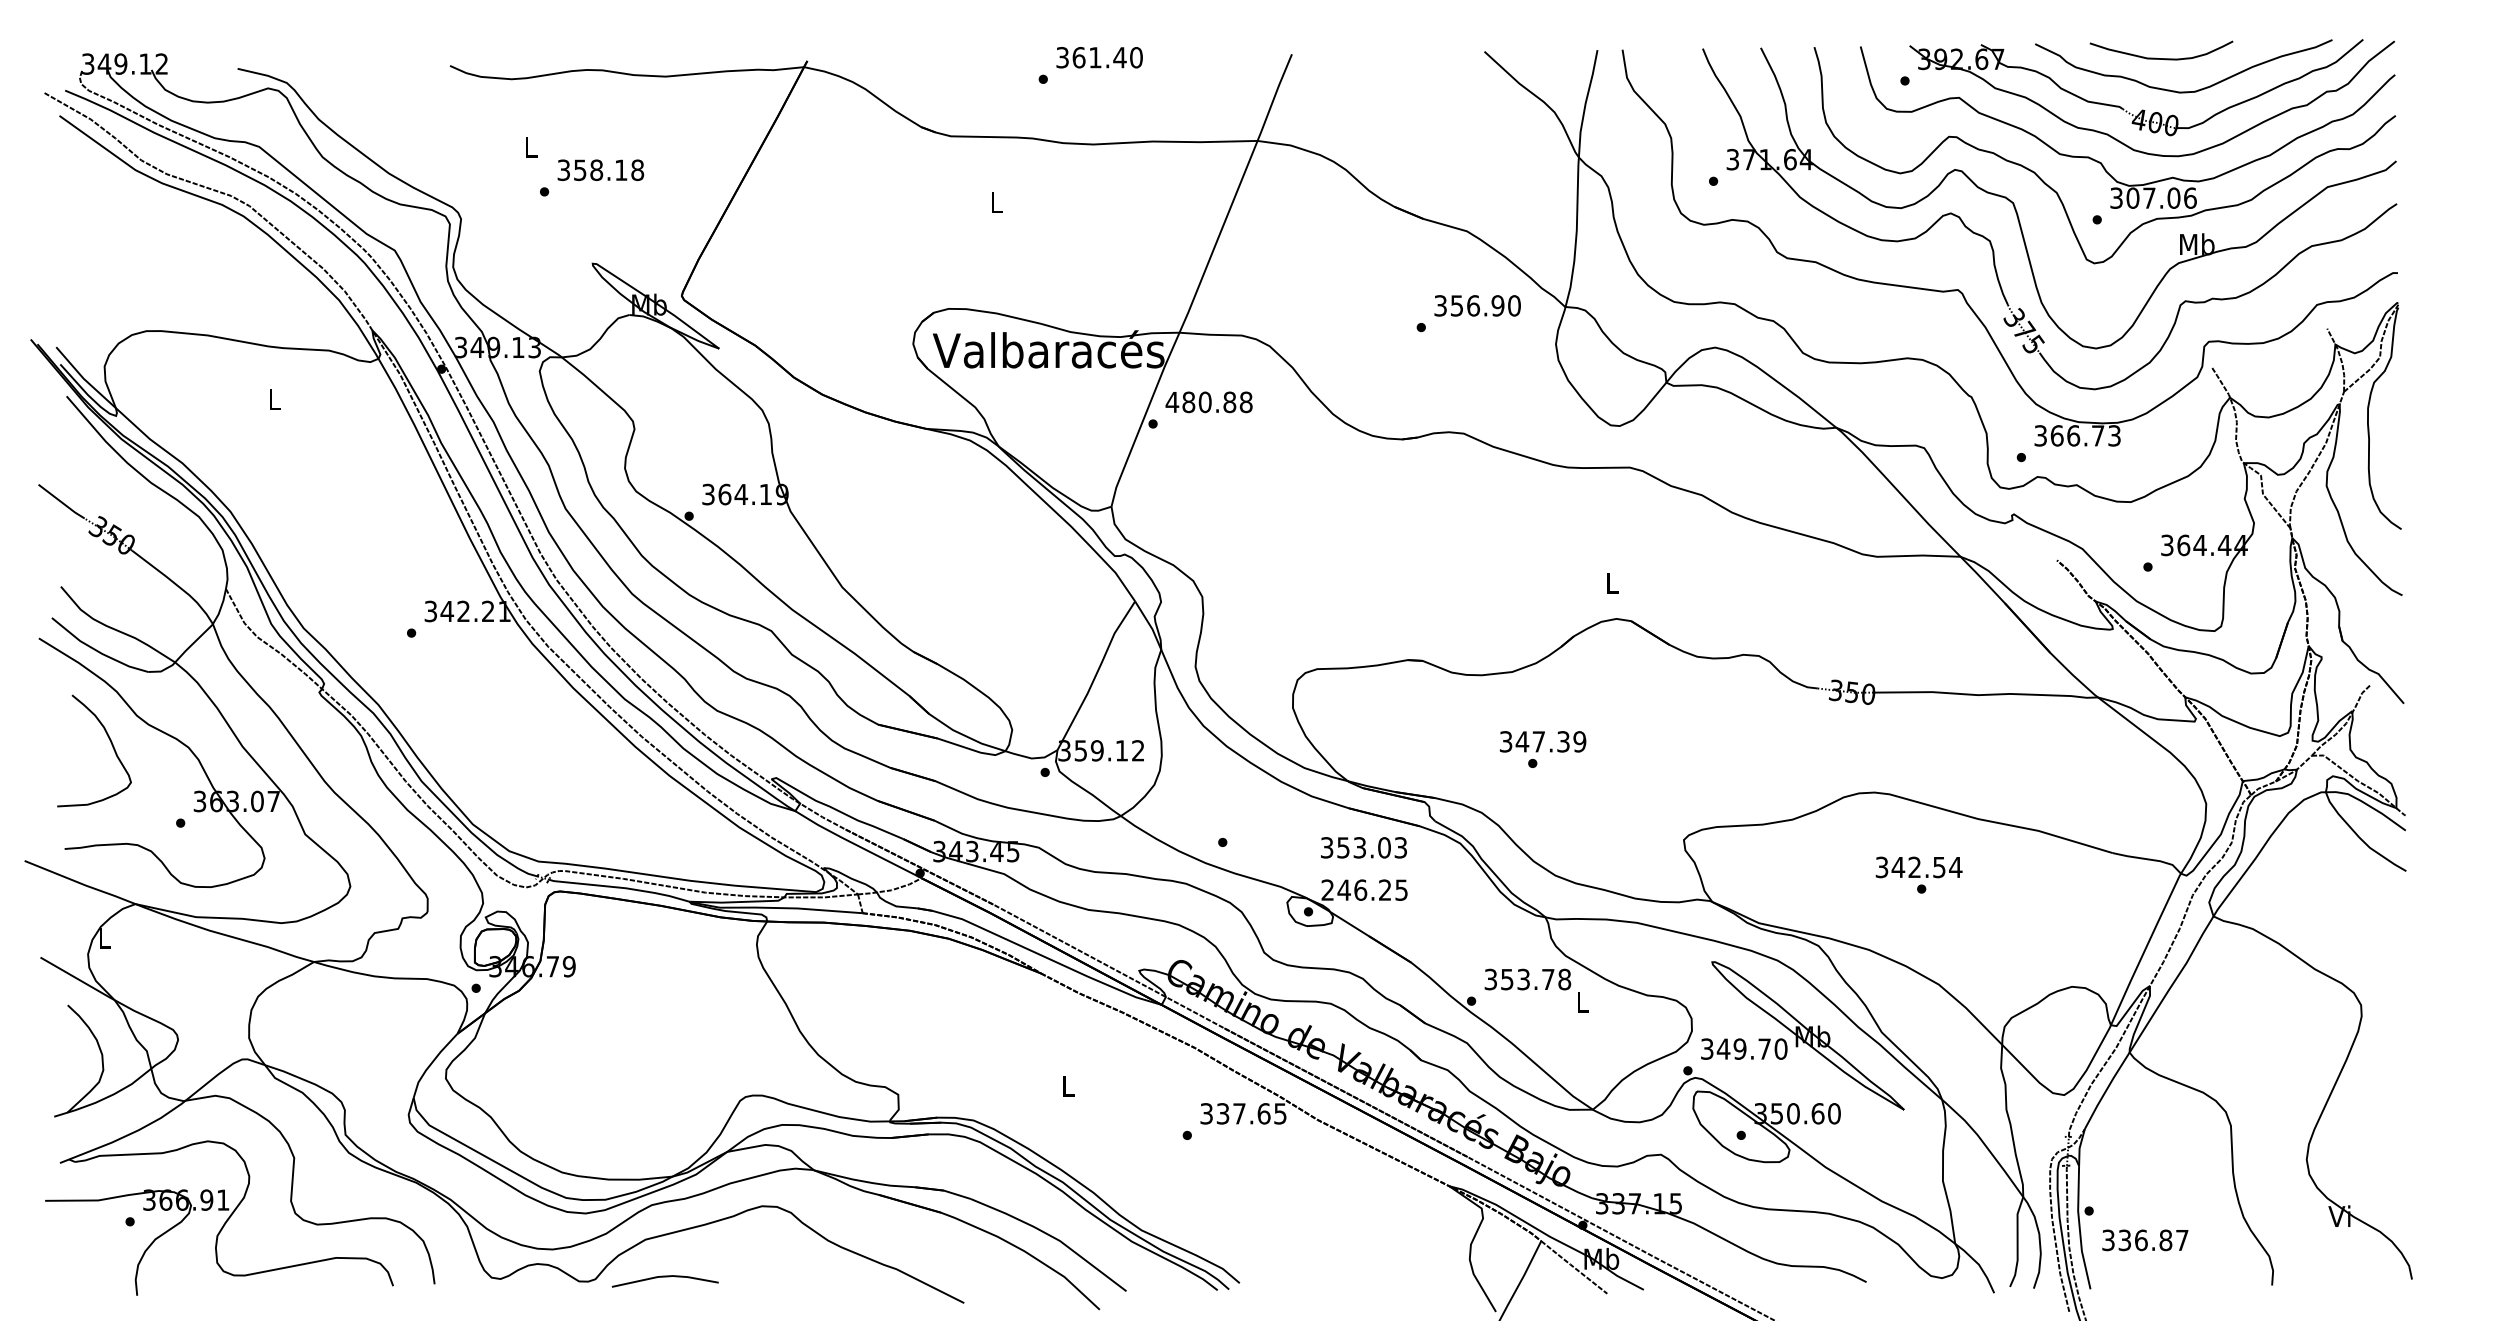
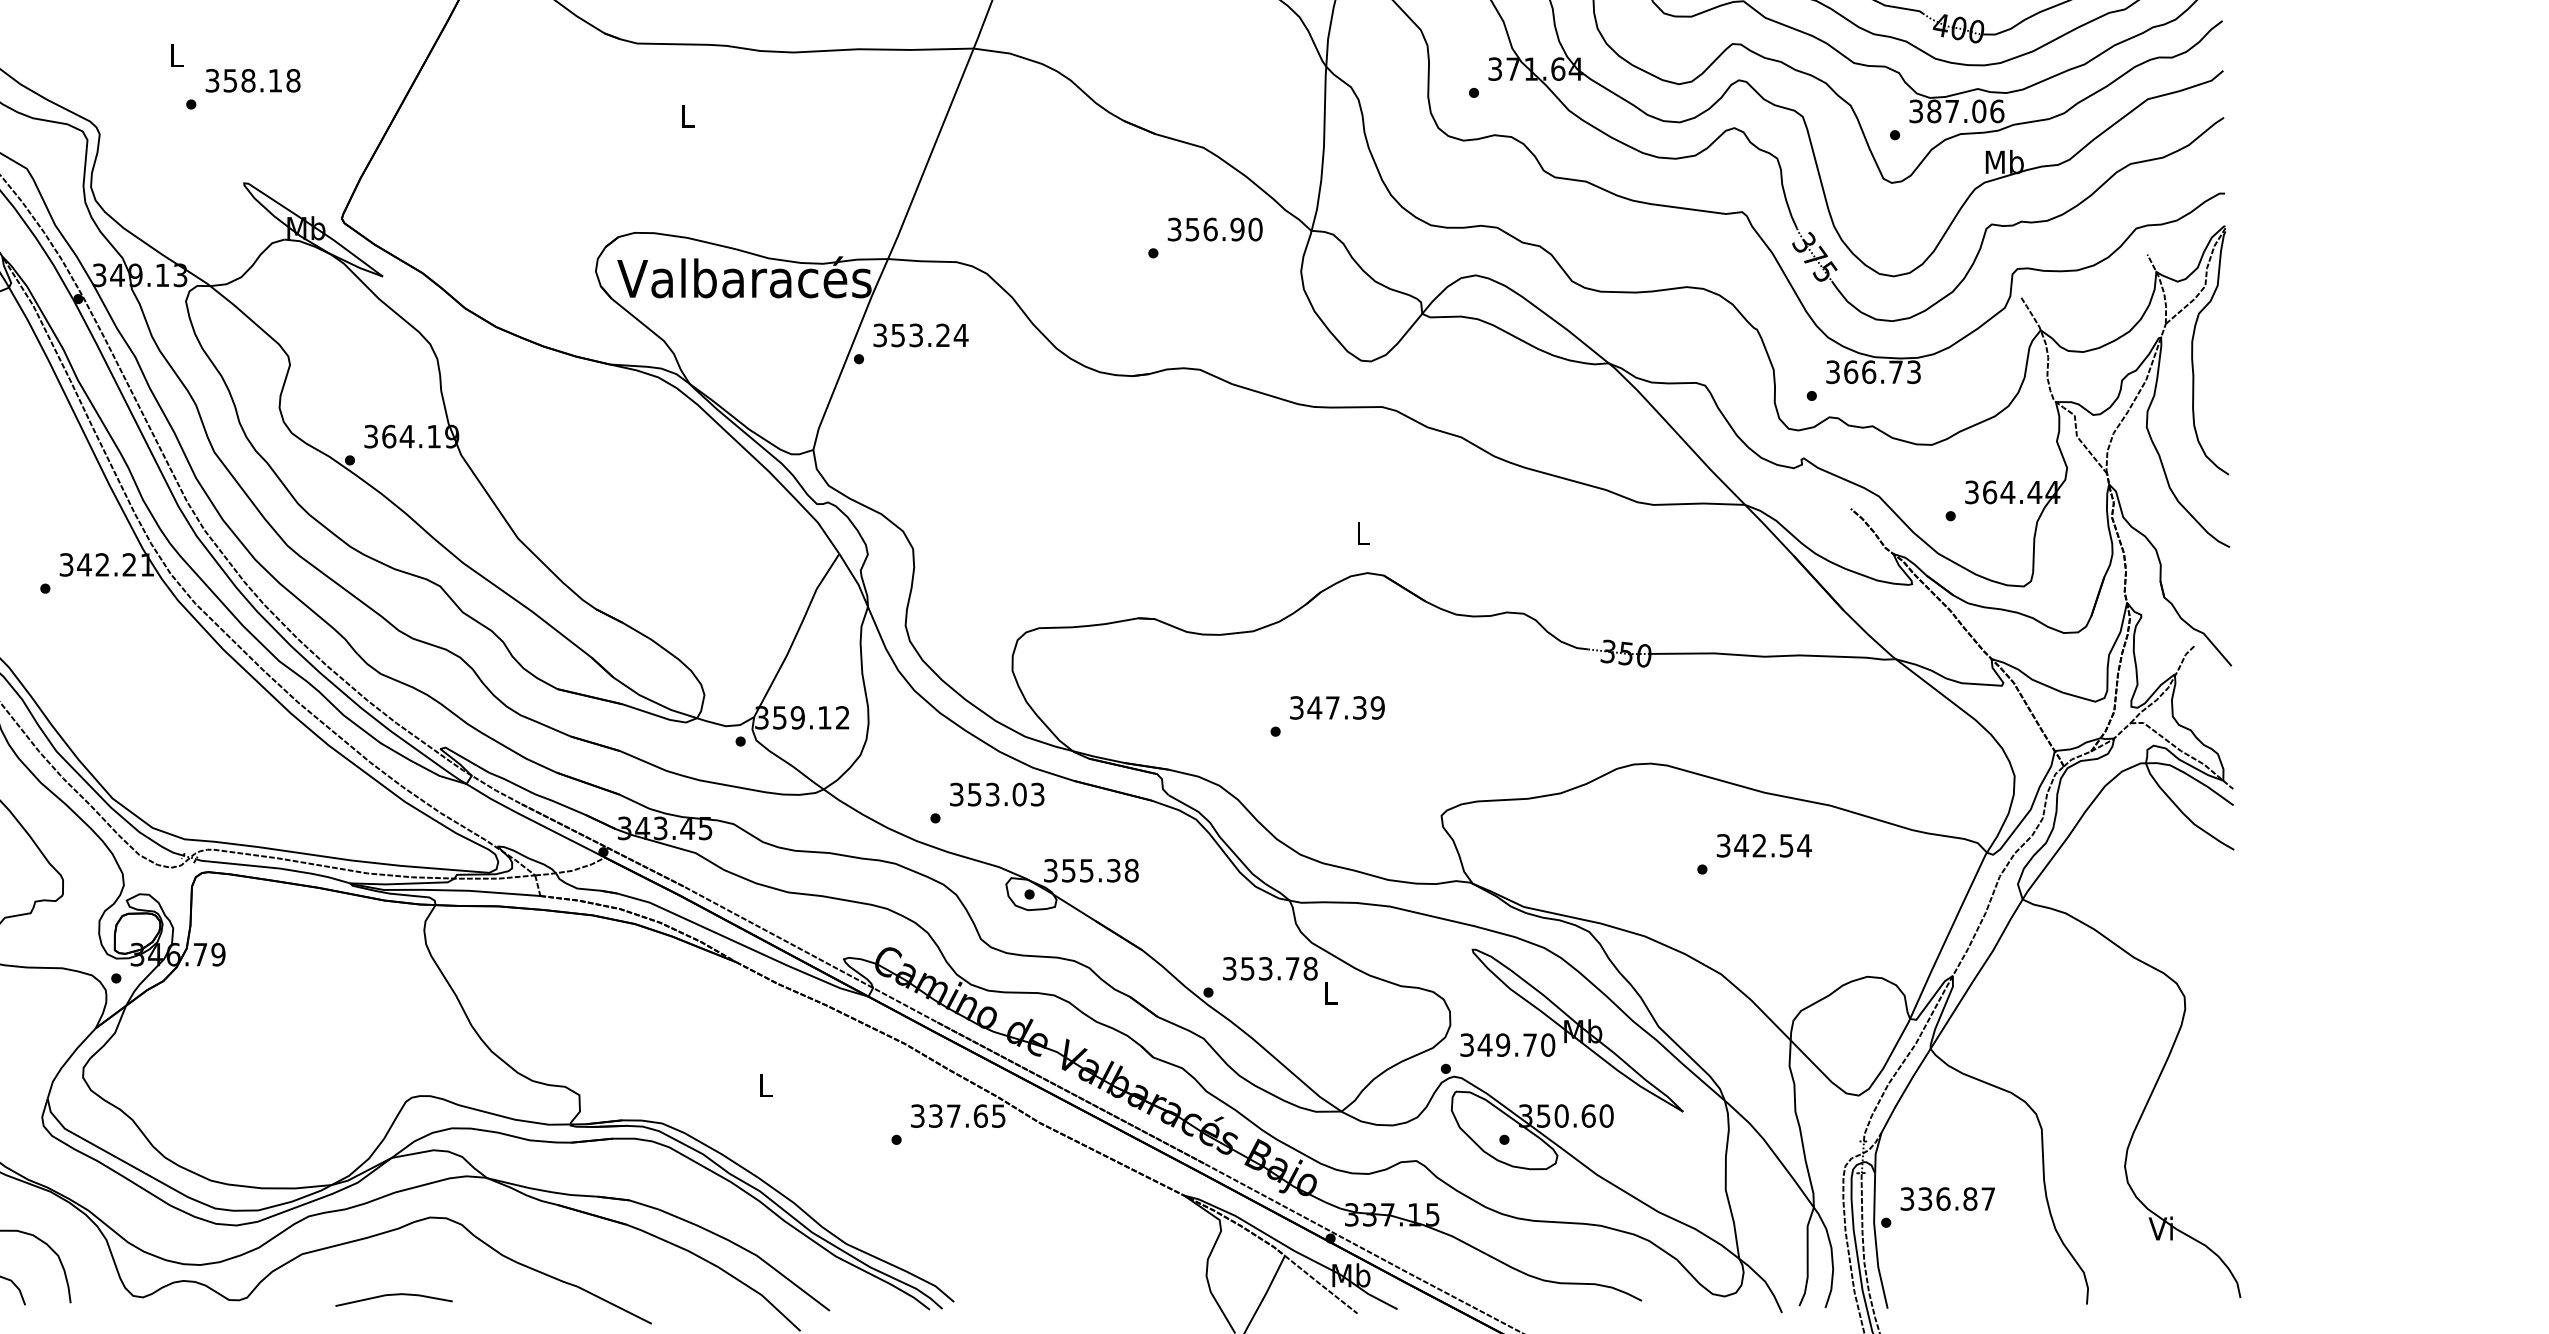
text: (2132, 197) -> (1933, 110), 307.06 -> 387.06
text: (1208, 402) -> (919, 335), 480.88 -> 353.24
text: (1543, 741) -> (1337, 707), moved
text: (1363, 847) -> (996, 794), moved
text: (1918, 867) -> (1763, 845), moved
text: (1364, 889) -> (1091, 869), 246.25 -> 355.38
text: (2145, 1240) -> (1948, 1199), moved
line: (664, 1277) -> (393, 1295), moved

